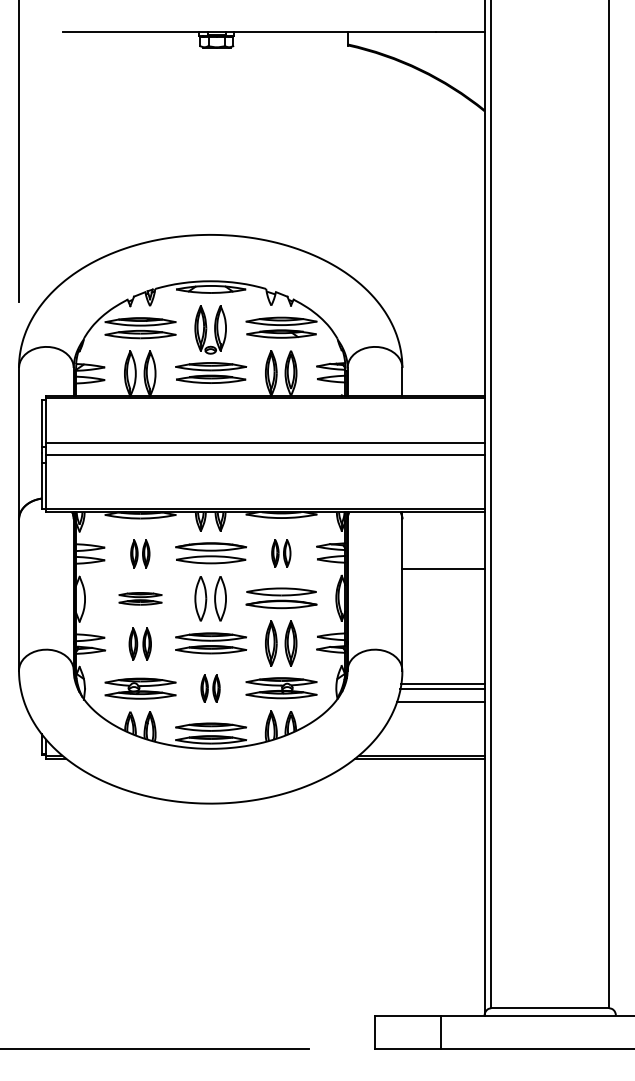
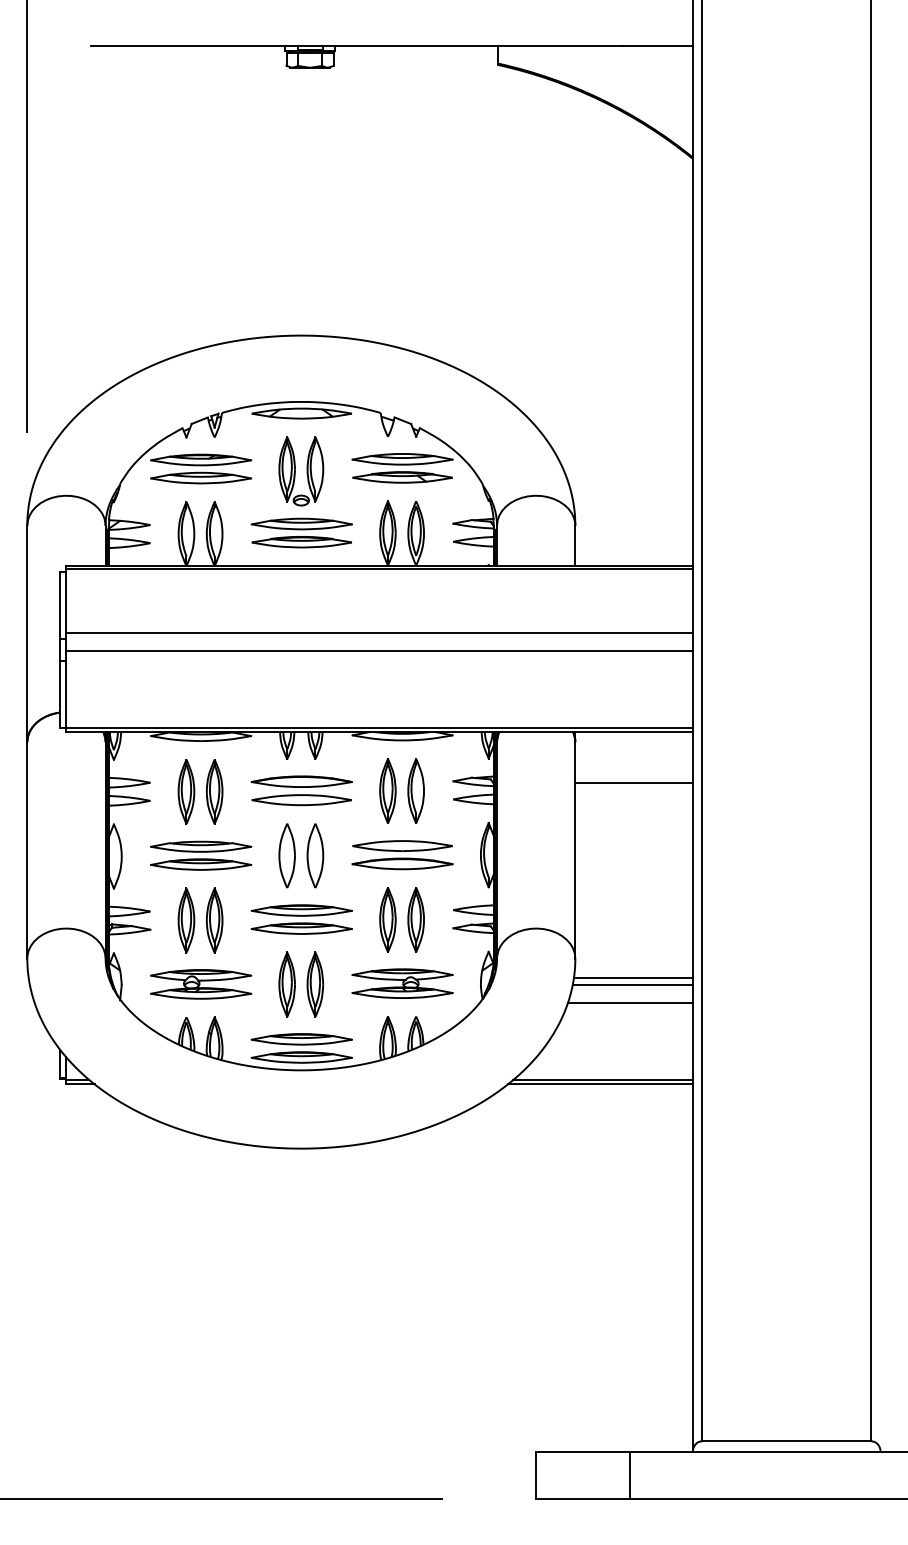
part: (140, 553) -> (200, 791), size x1.67
part: (281, 553) -> (402, 791), size x1.67
line: (443, 568) -> (634, 782), moved
part: (140, 598) -> (200, 855), size x1.67
part: (140, 644) -> (200, 921), size x1.43
part: (210, 688) -> (301, 984), size x1.67

